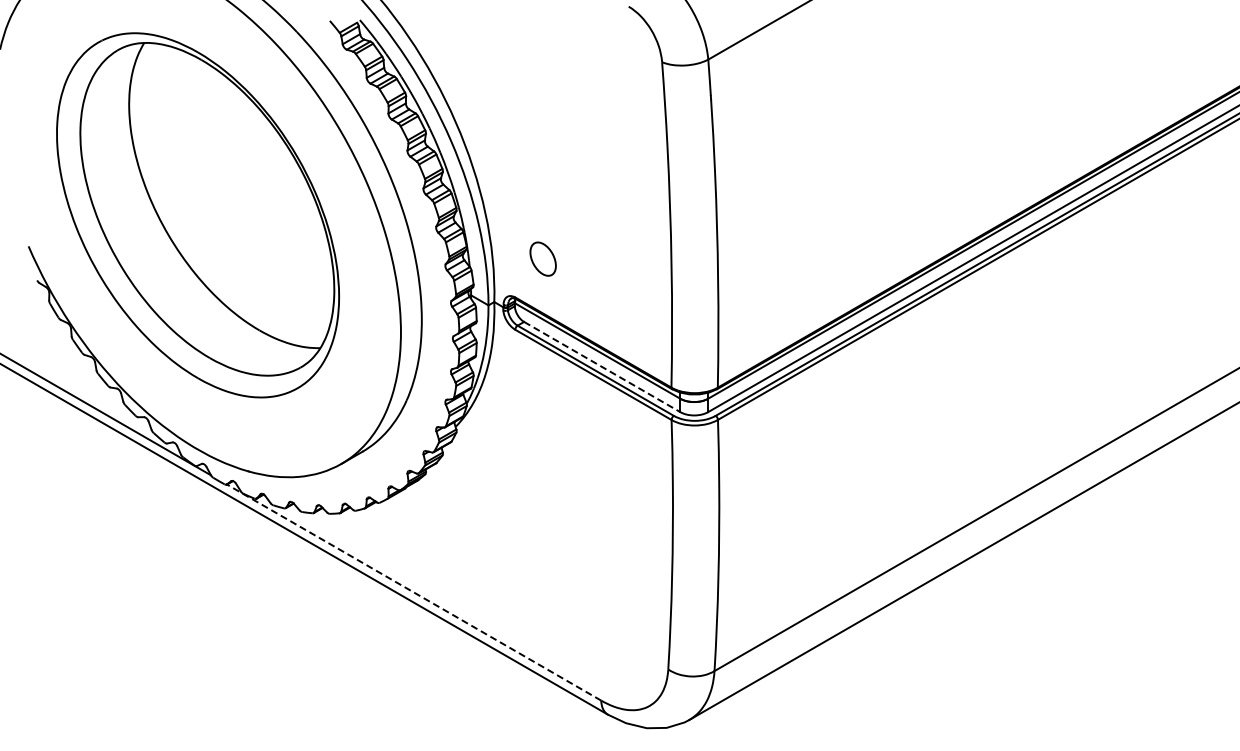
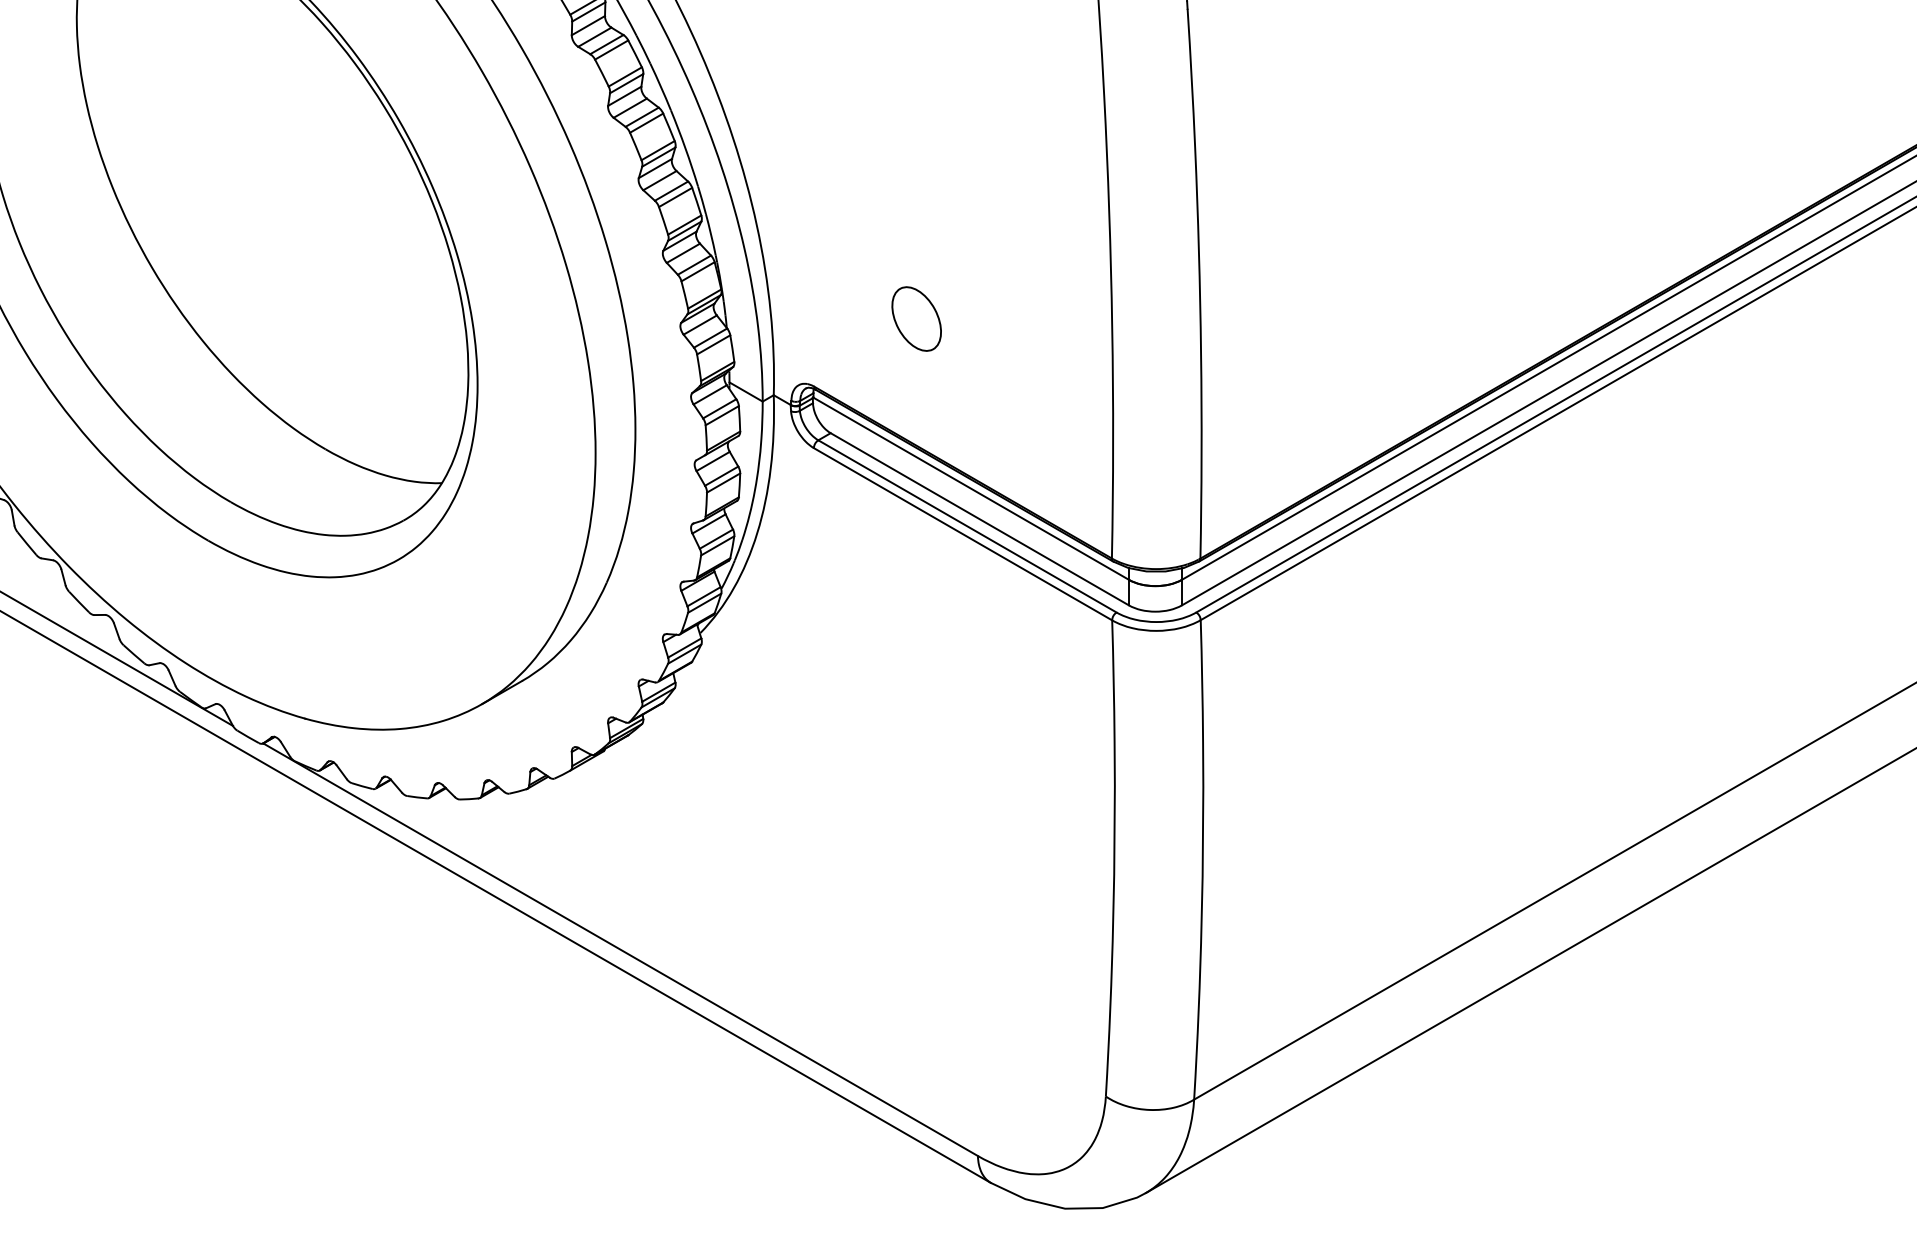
part: (542, 258) -> (915, 317), moved
line: (602, 367) -> (980, 520), dashed -> solid
line: (413, 592) -> (619, 949), dashed -> solid

